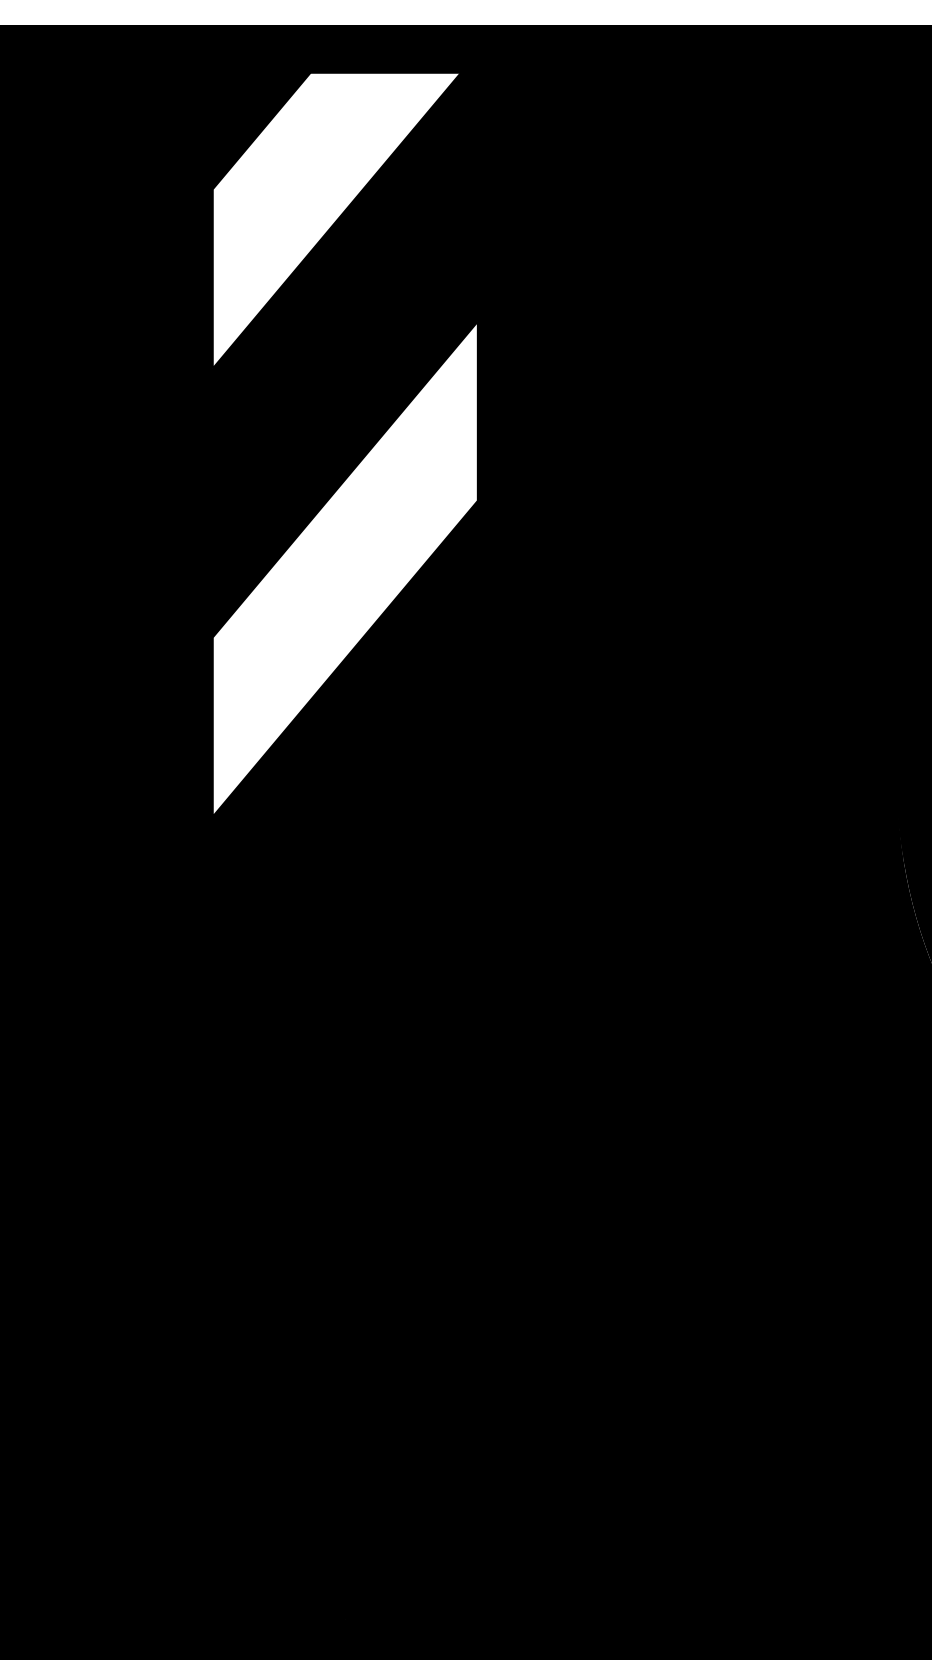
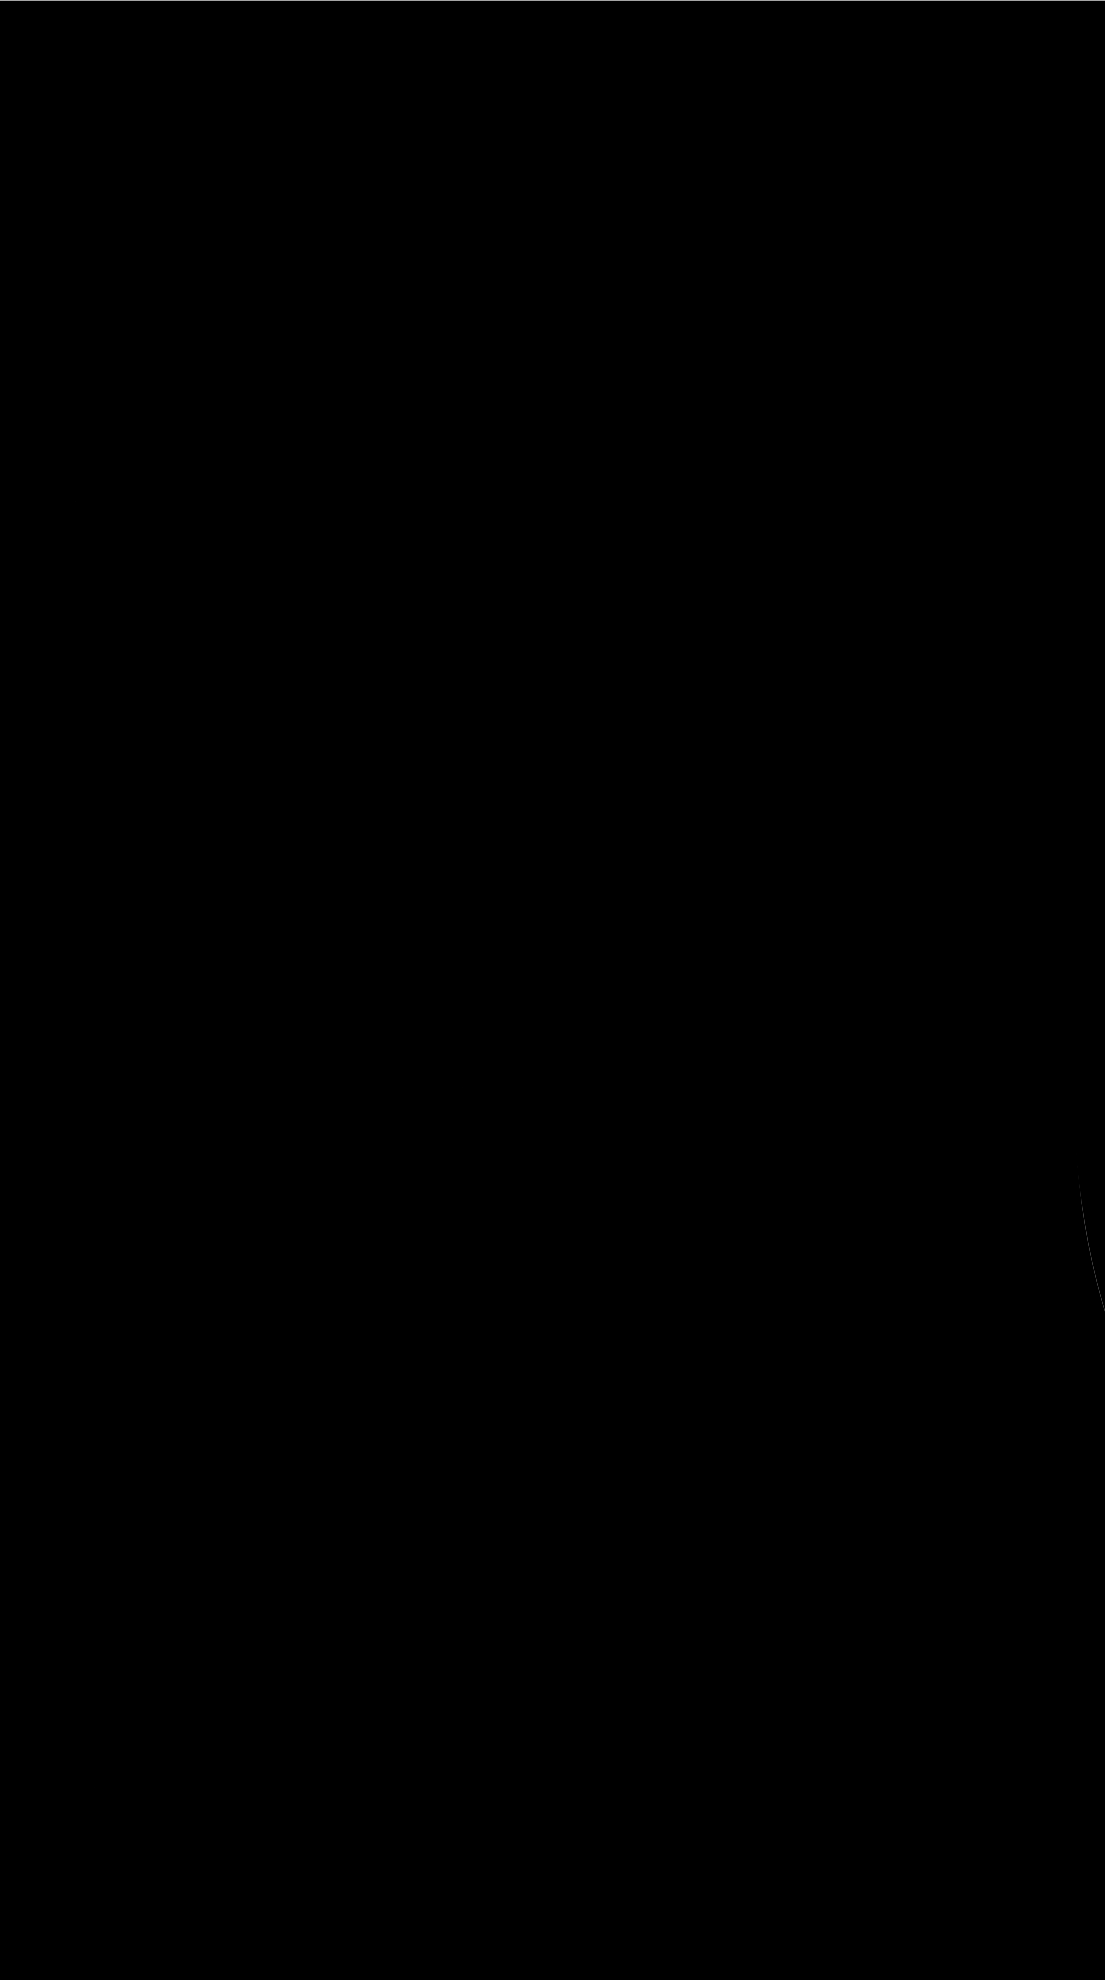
fill: (336, 220) -> (256, 285), added
fill: (344, 568) -> (267, 793), added

